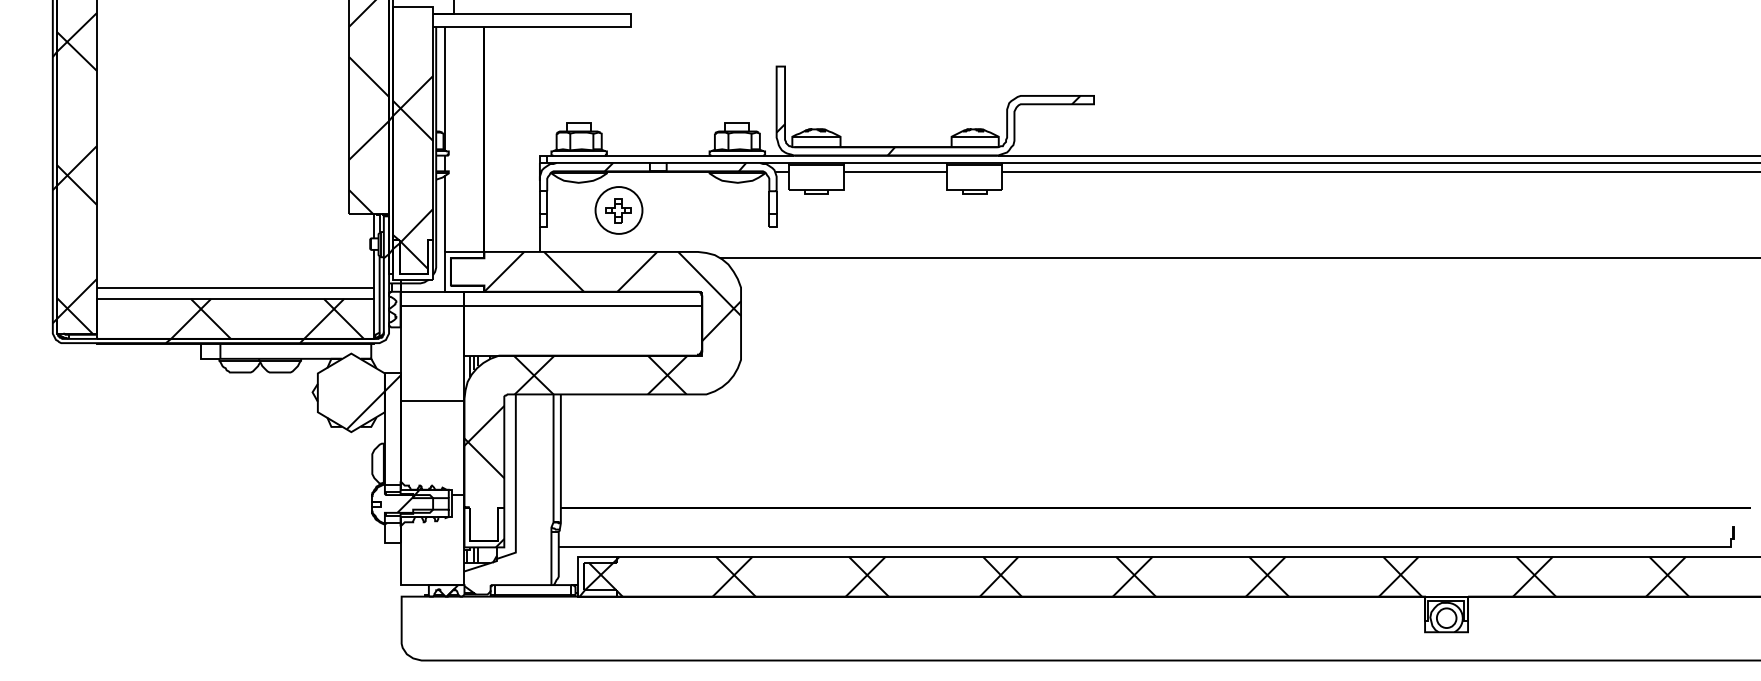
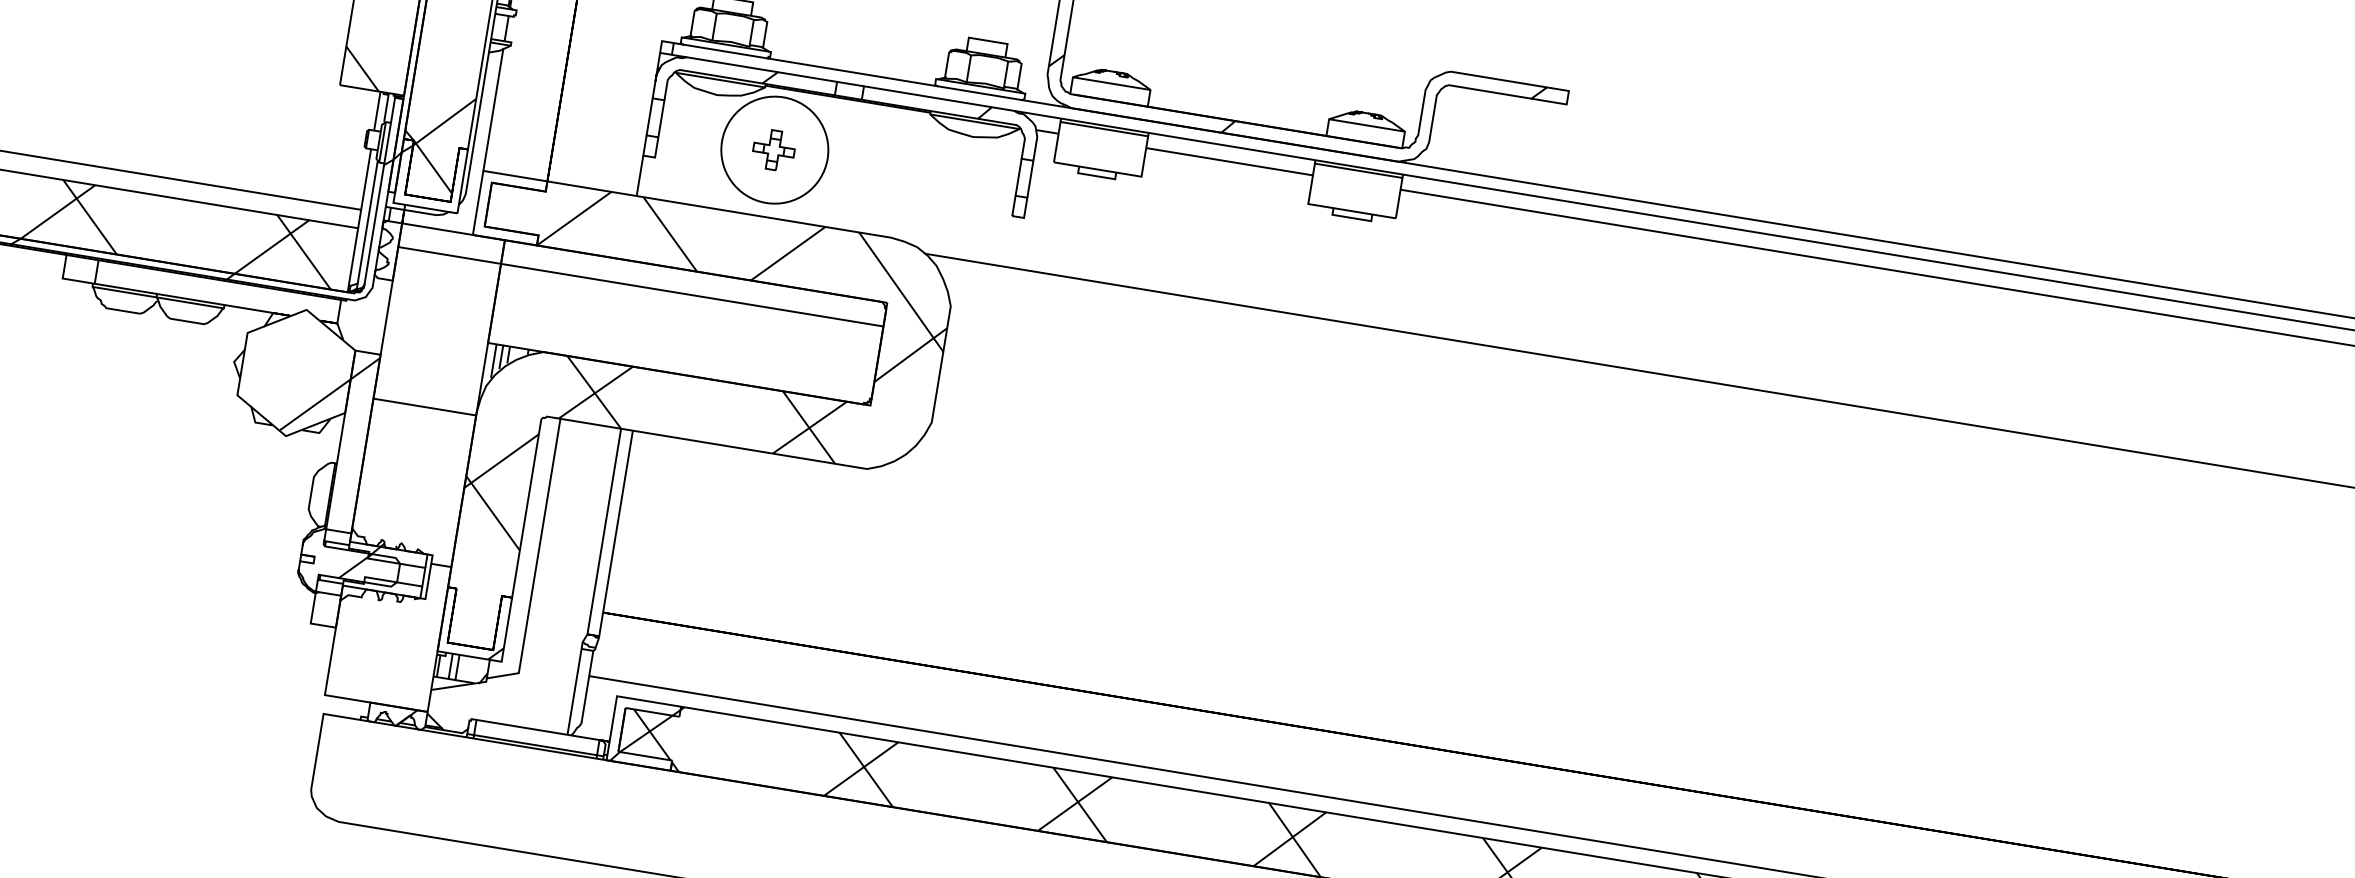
circle: (618, 210) -> (774, 150), size x1.4

